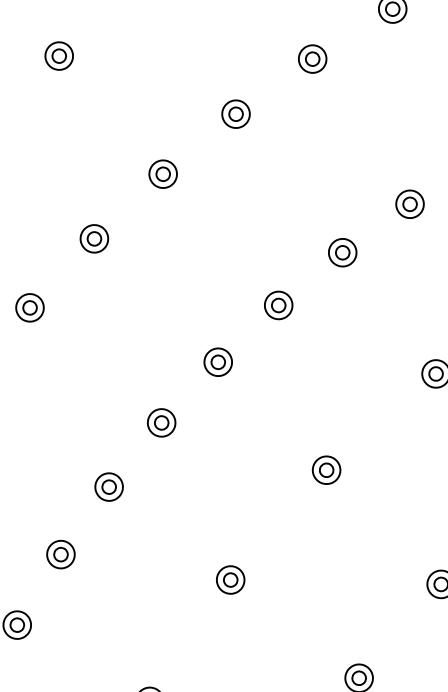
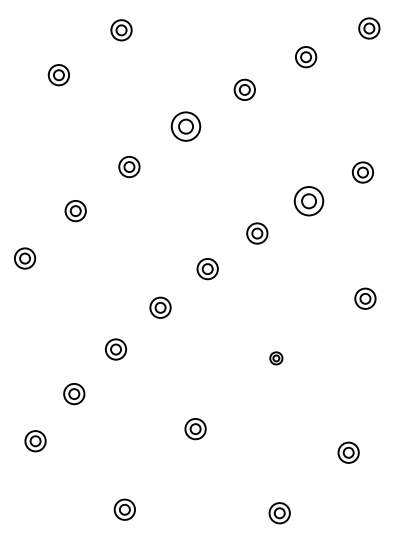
part: (162, 174) -> (185, 126), size x1.4
part: (343, 252) -> (309, 201), size x1.4
part: (326, 470) -> (276, 358), size x0.6

